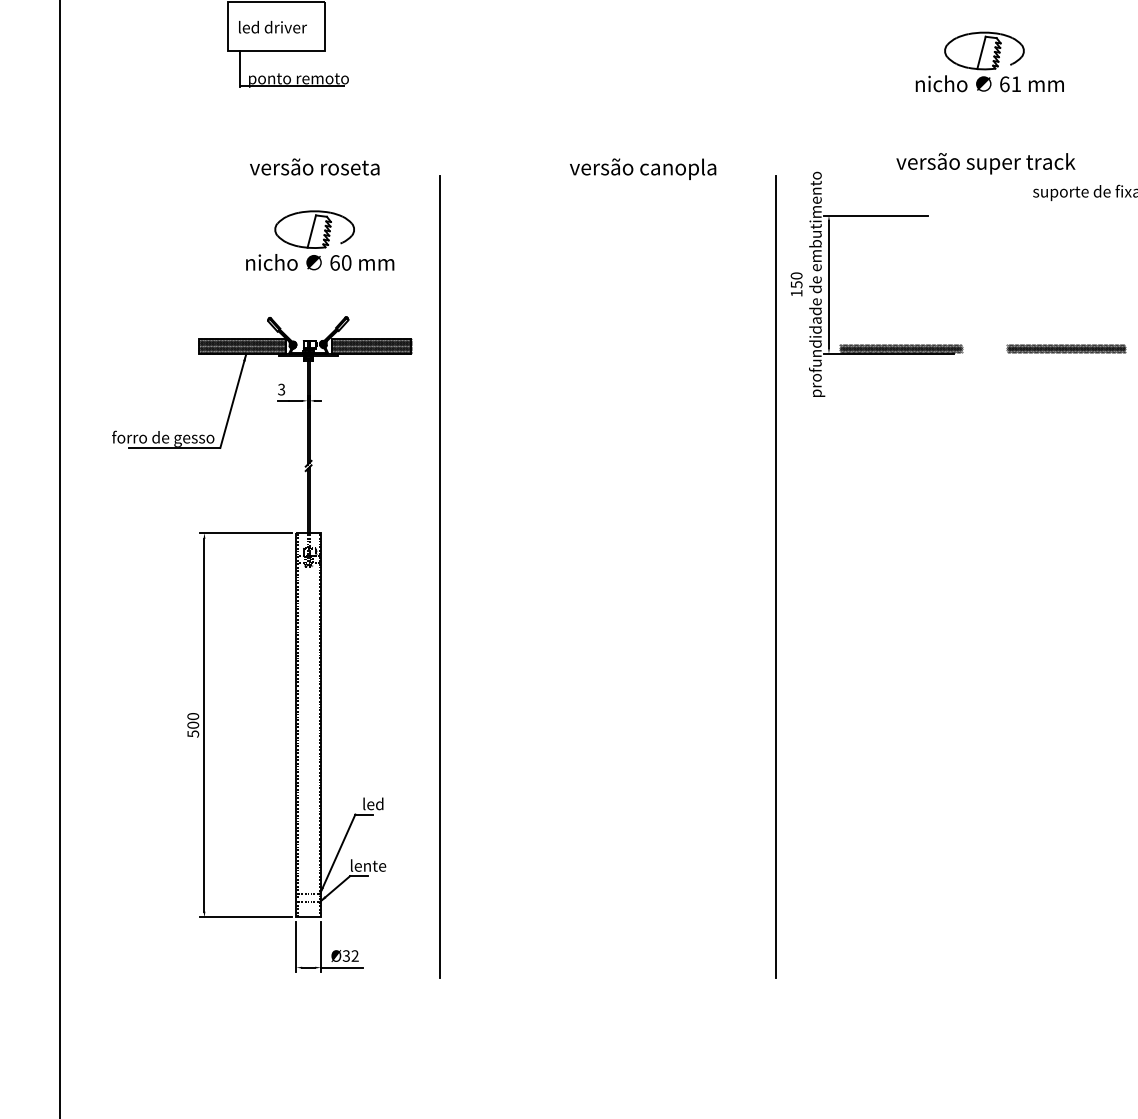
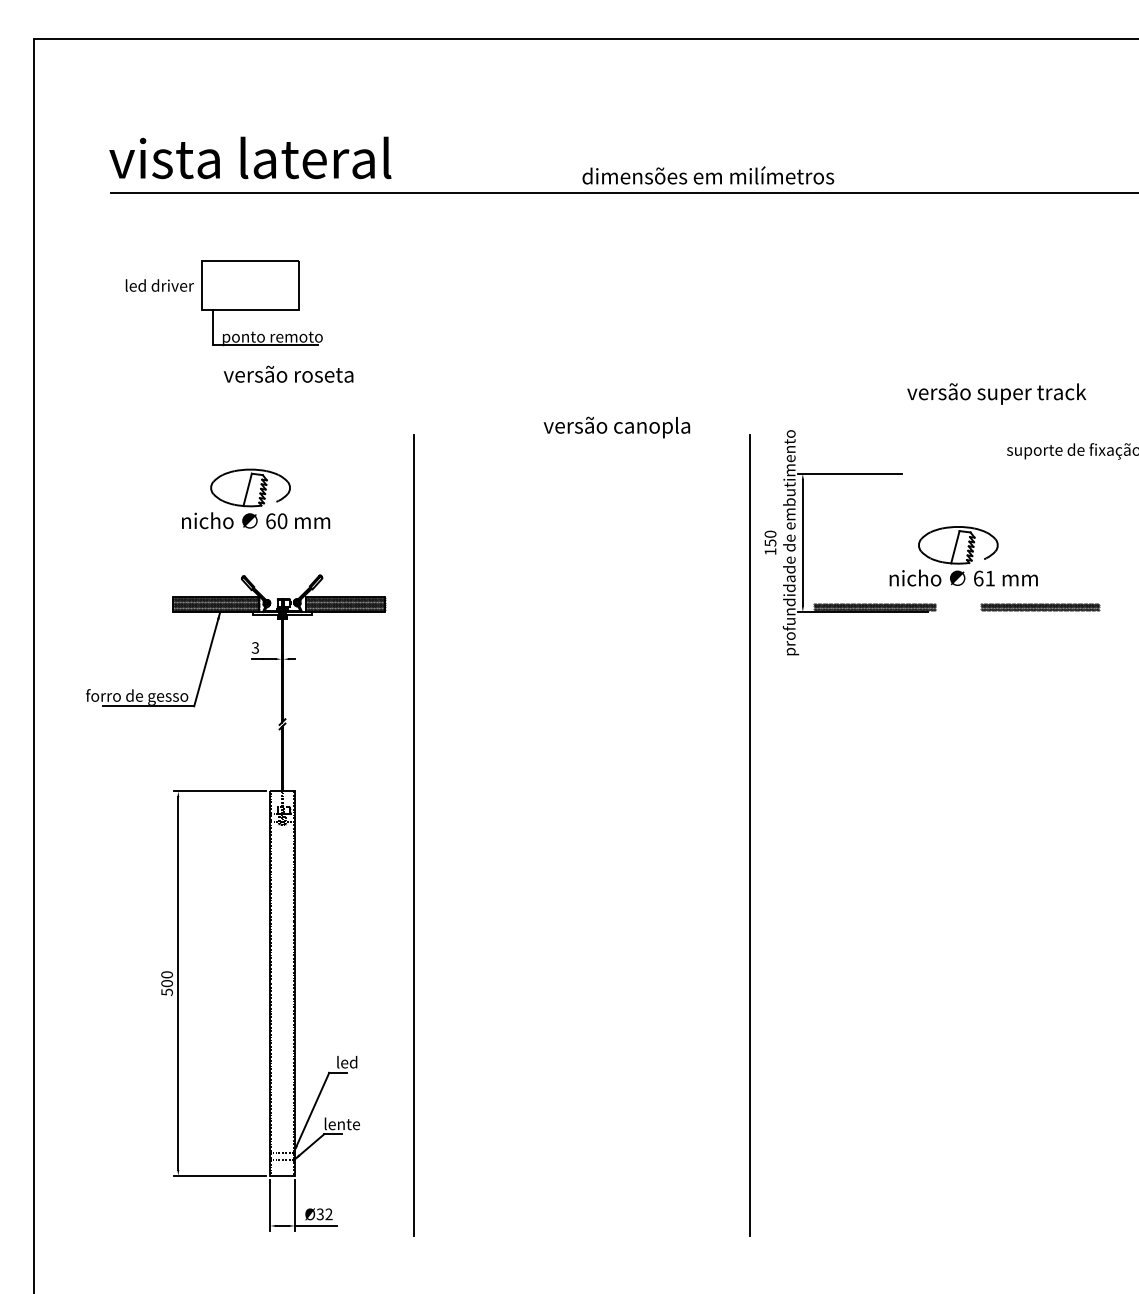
text: (272, 27) -> (159, 285), moved
part: (989, 62) -> (963, 556), moved
text: (985, 163) -> (996, 393), moved
text: (314, 166) -> (288, 373), moved
part: (320, 240) -> (256, 498), moved

